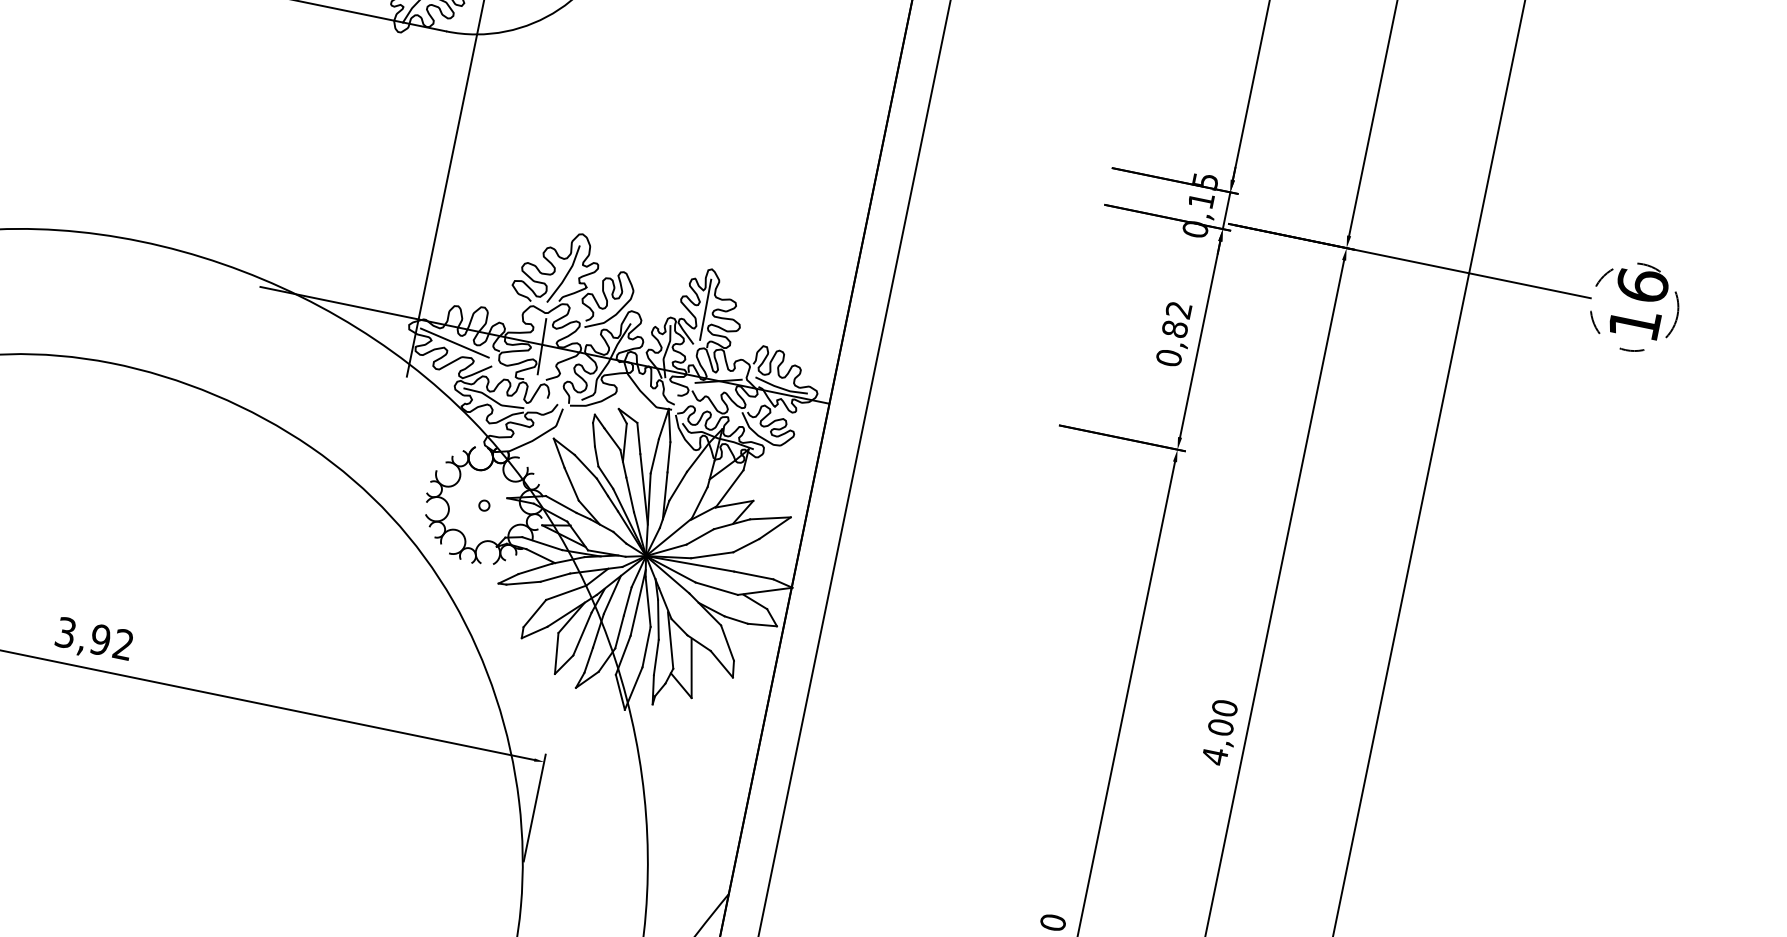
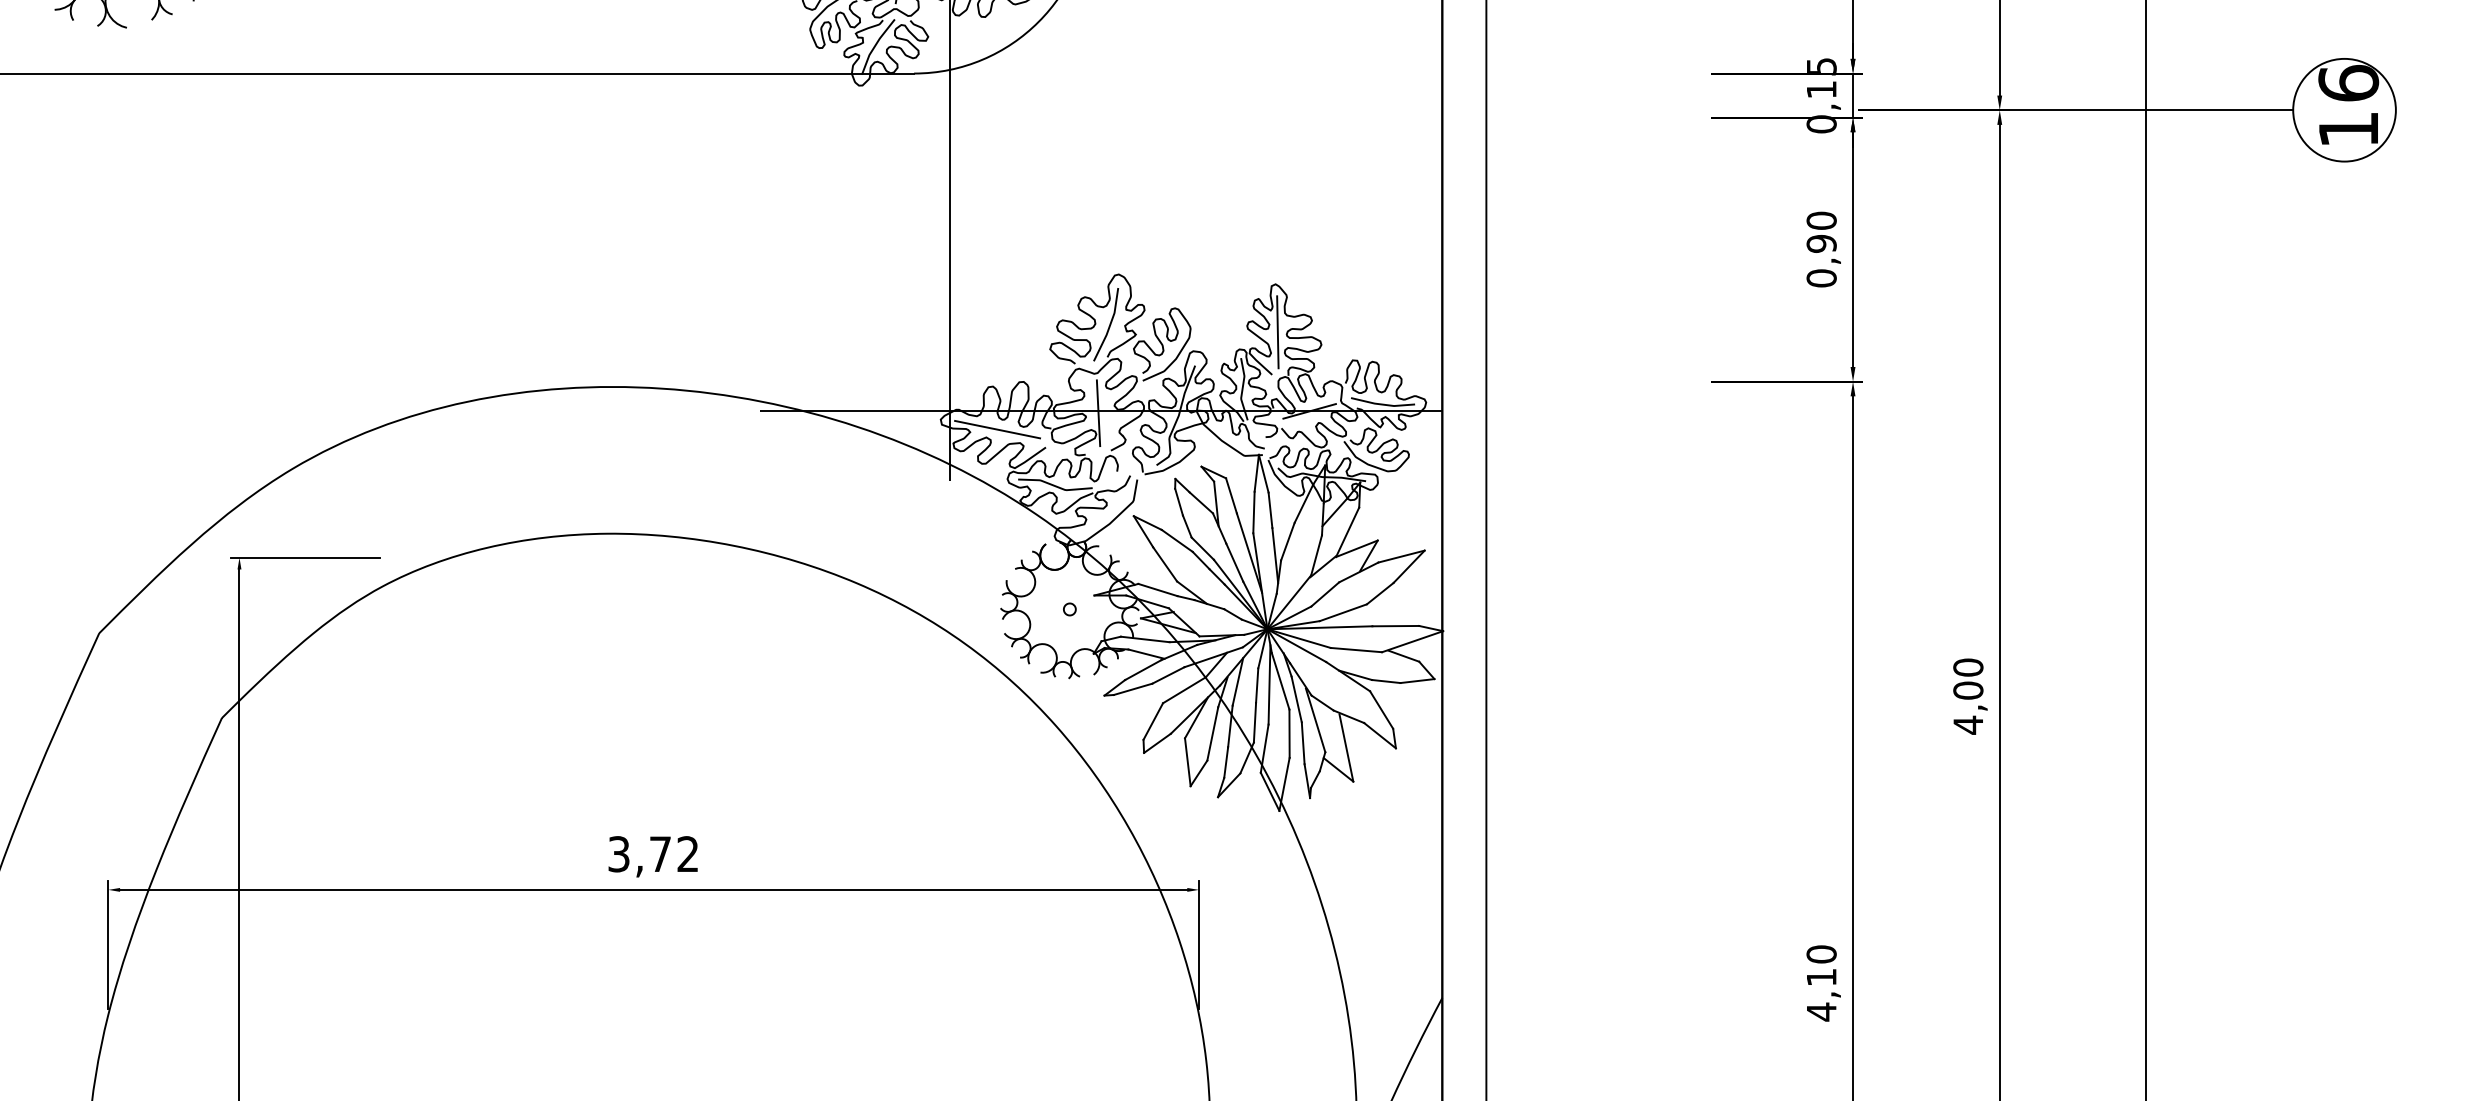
circle: (1634, 306) -> (2344, 109), dashed -> solid
text: (1176, 318) -> (1821, 231), 0,82 -> 0,90
text: (100, 640) -> (660, 854), 3,92 -> 3,72

